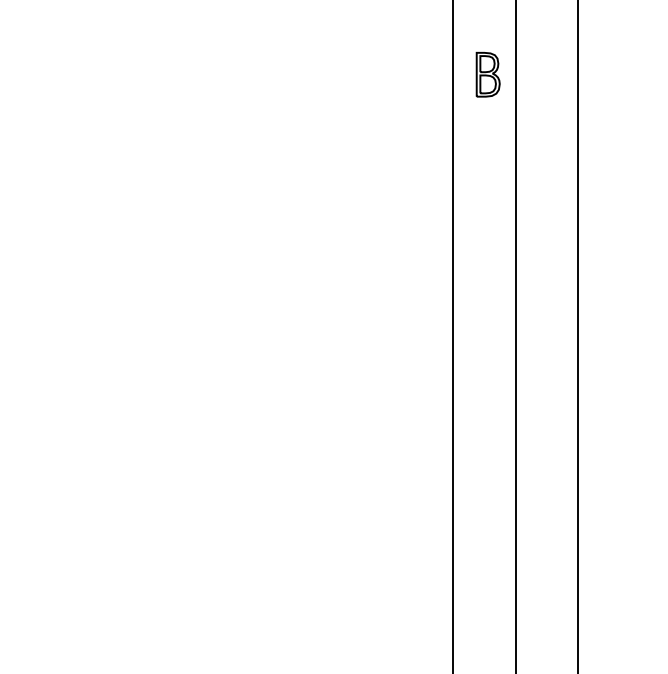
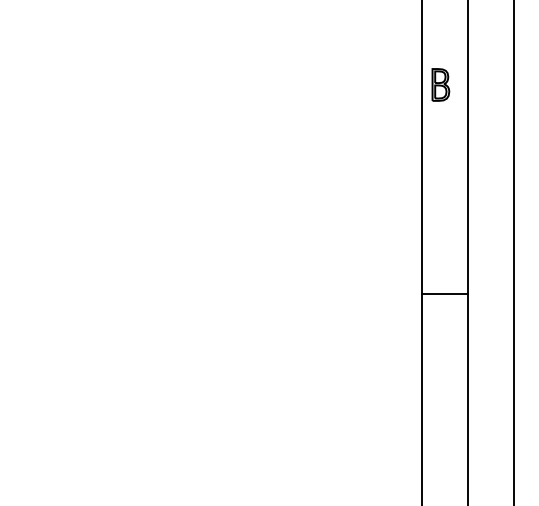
part: (487, 74) -> (440, 84), moved
line: (483, 385) -> (444, 293), added

